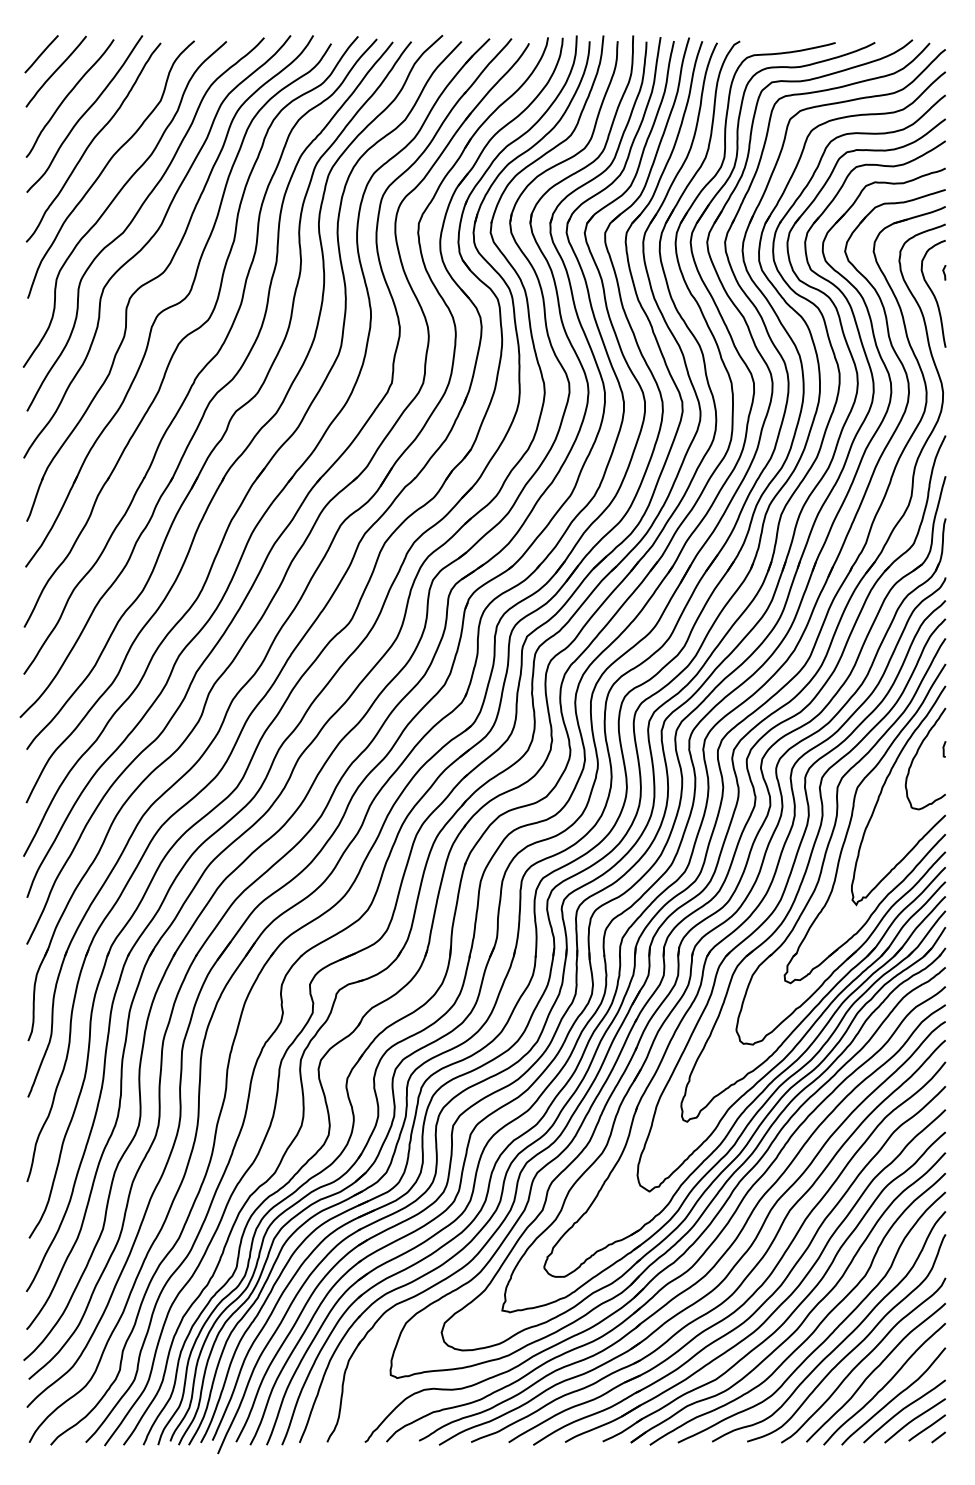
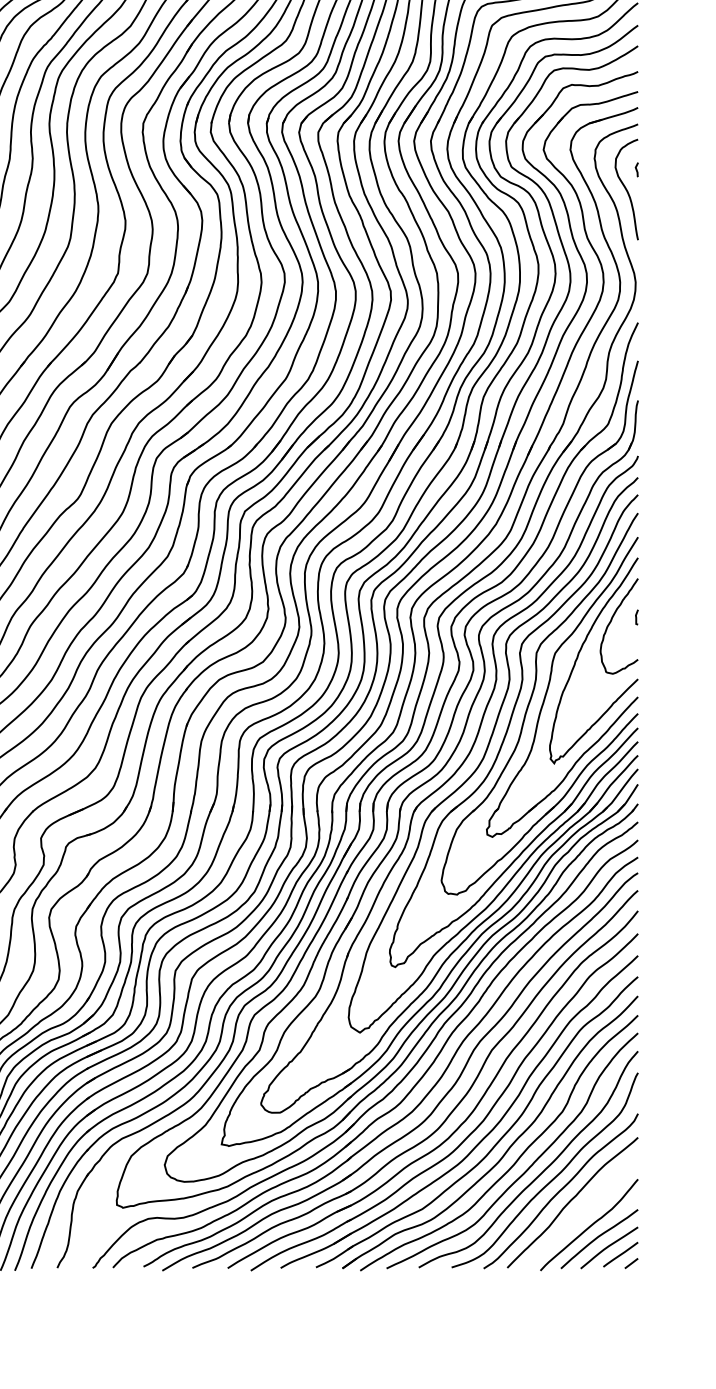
curve: (884, 1384) -> (580, 1213), removed

